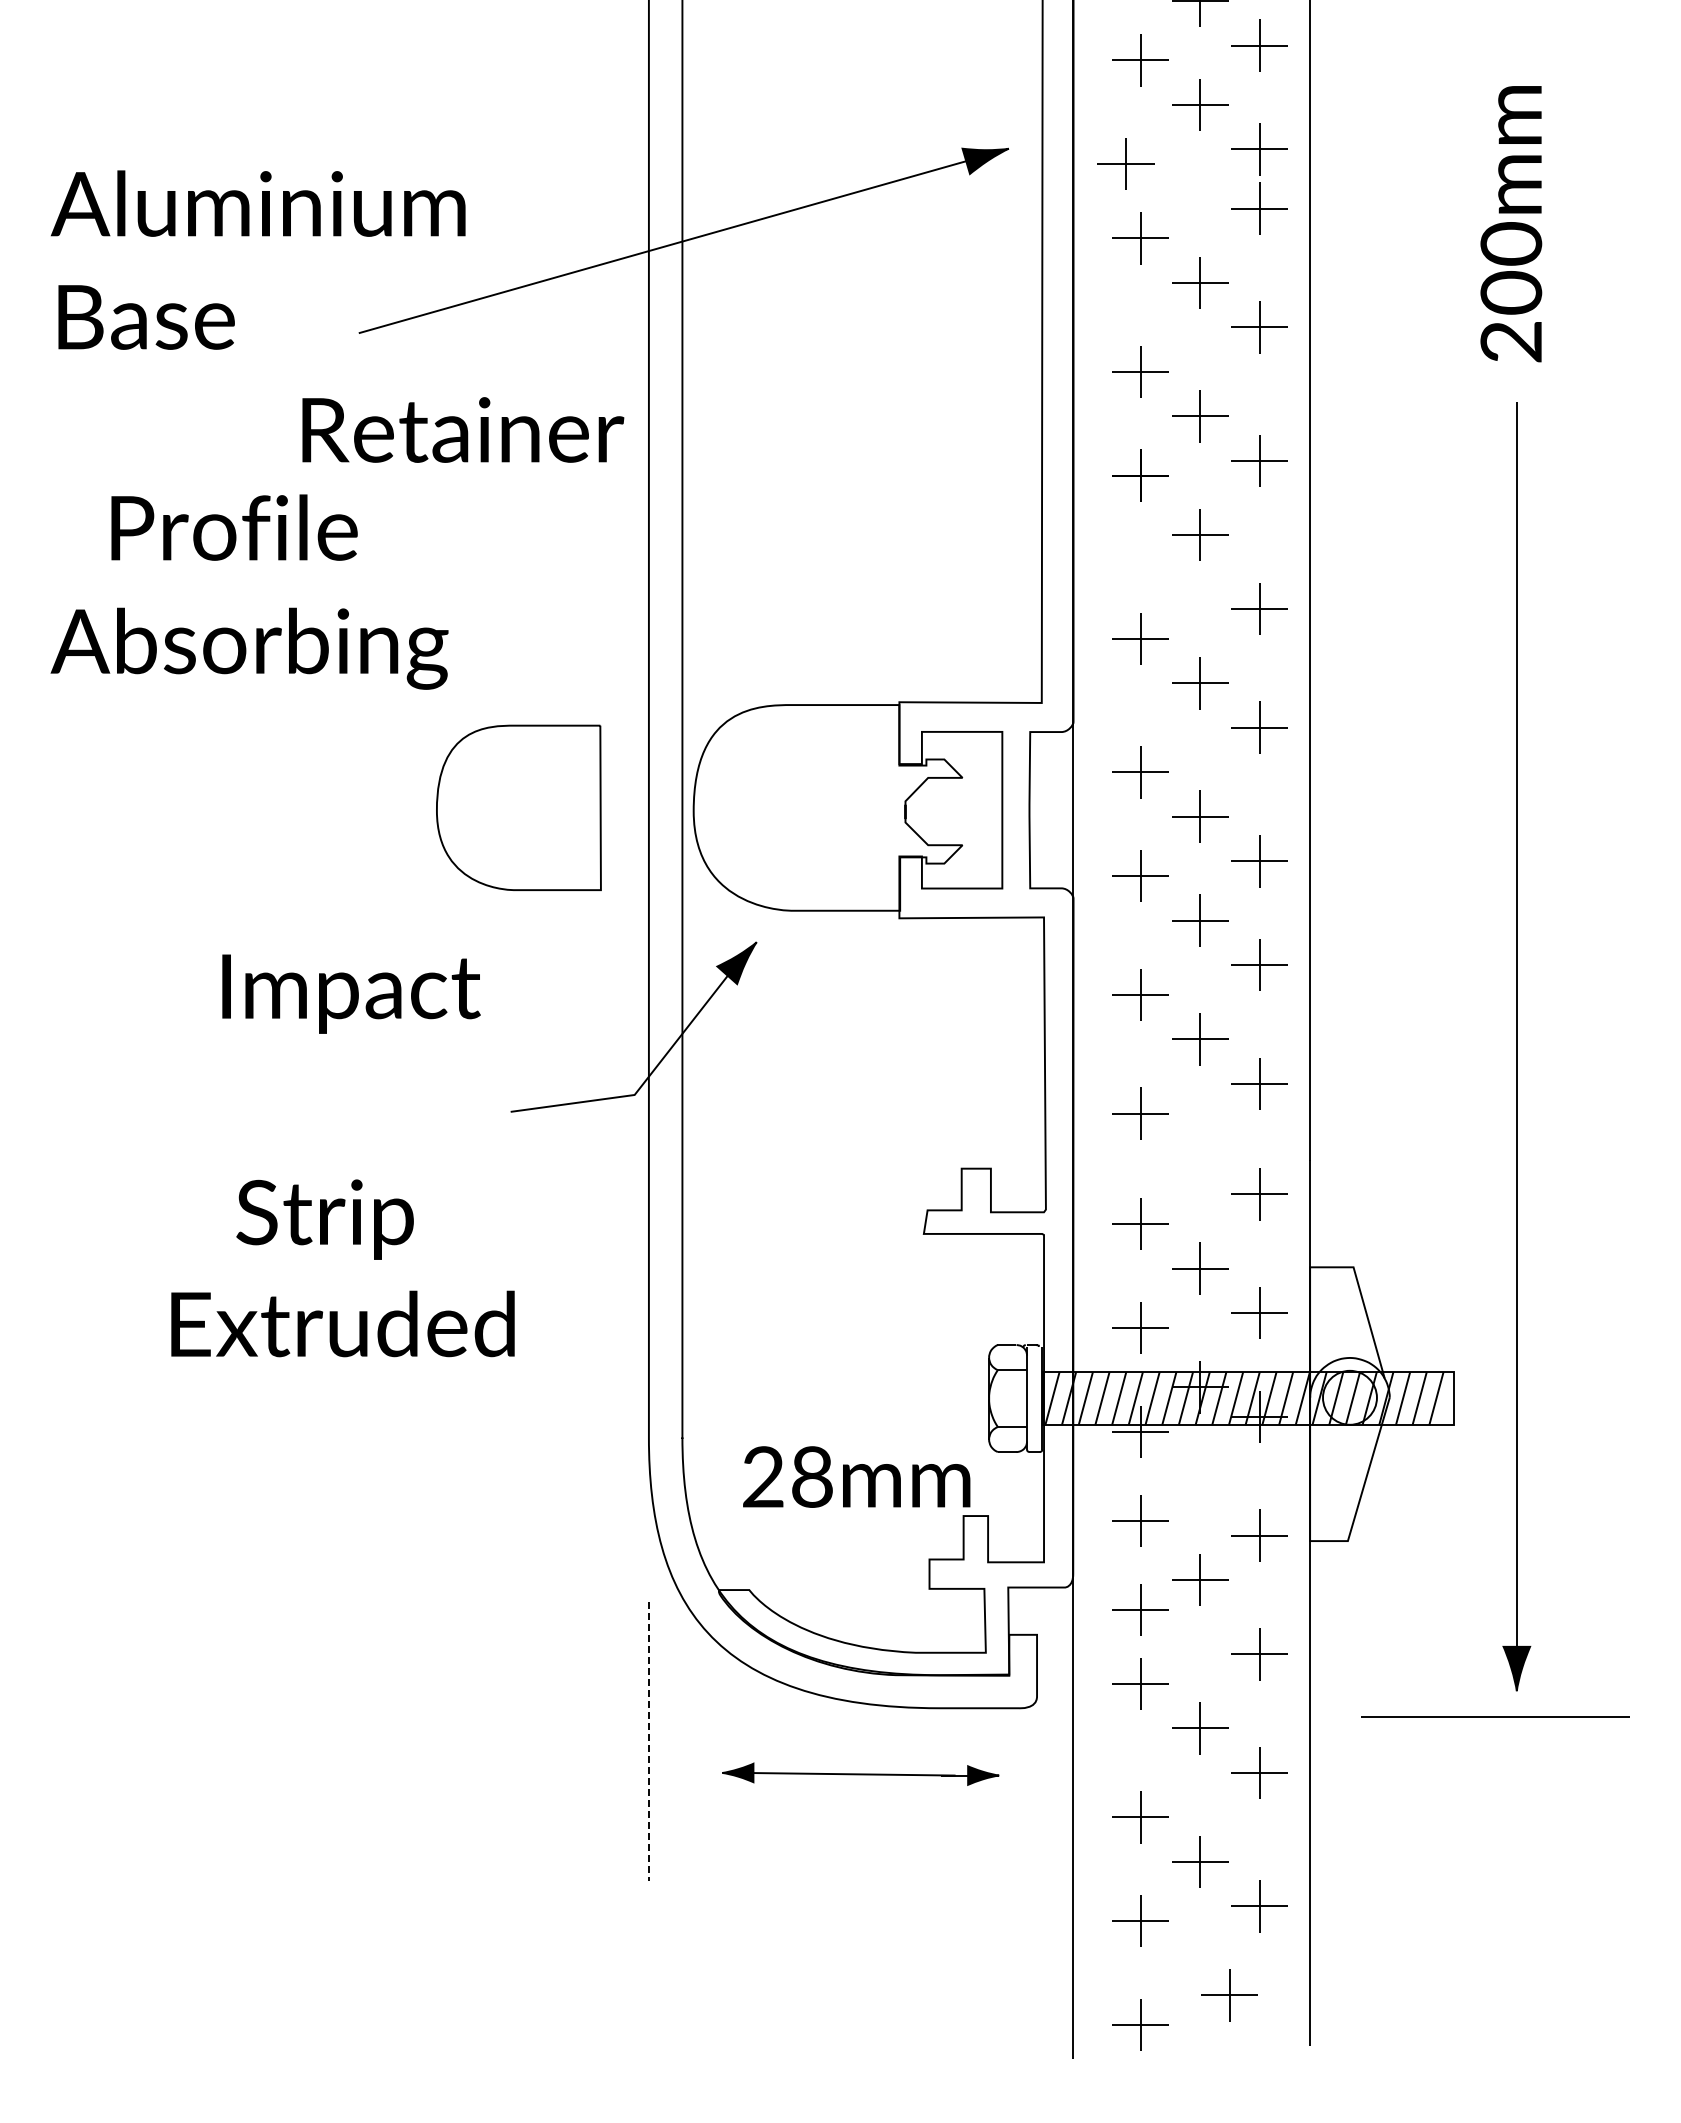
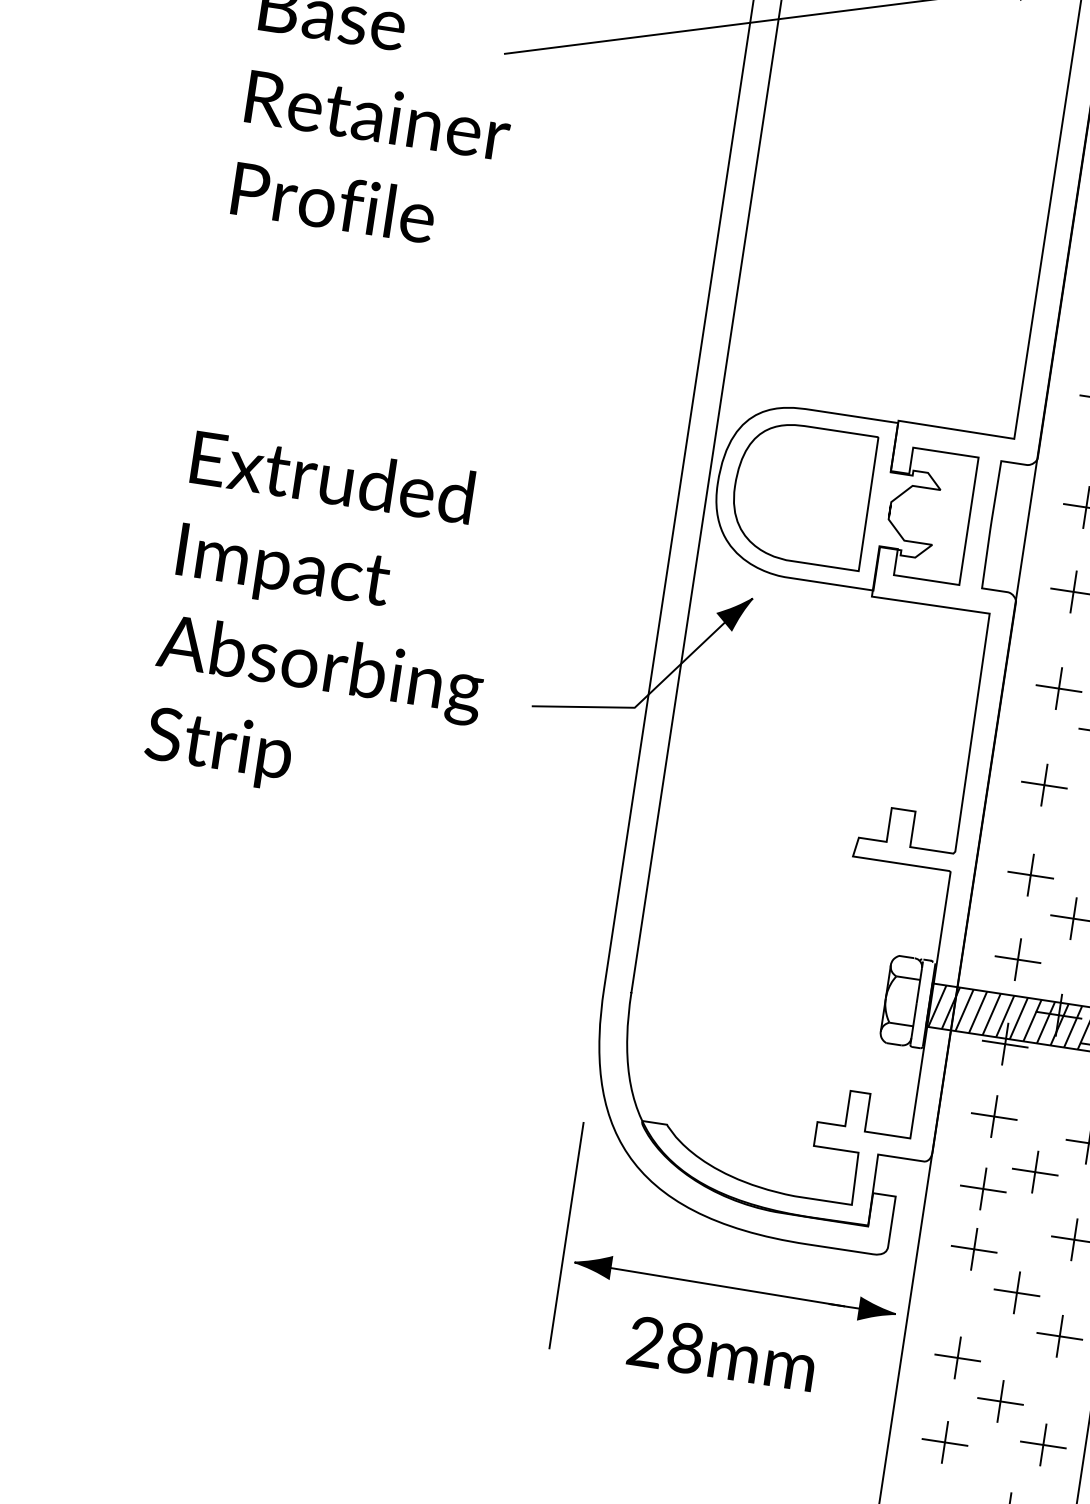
text: (463, 429) -> (378, 115), moved
text: (234, 527) -> (333, 202), moved
text: (249, 648) -> (319, 669), moved
part: (518, 807) -> (801, 493), moved
text: (351, 993) -> (283, 570), moved
text: (324, 1219) -> (218, 748), moved
text: (342, 1323) -> (332, 476), moved
text: (856, 1476) -> (721, 1353), moved
line: (648, 1741) -> (566, 1235), dashed -> solid
part: (860, 1774) -> (734, 1288), size x1.43

